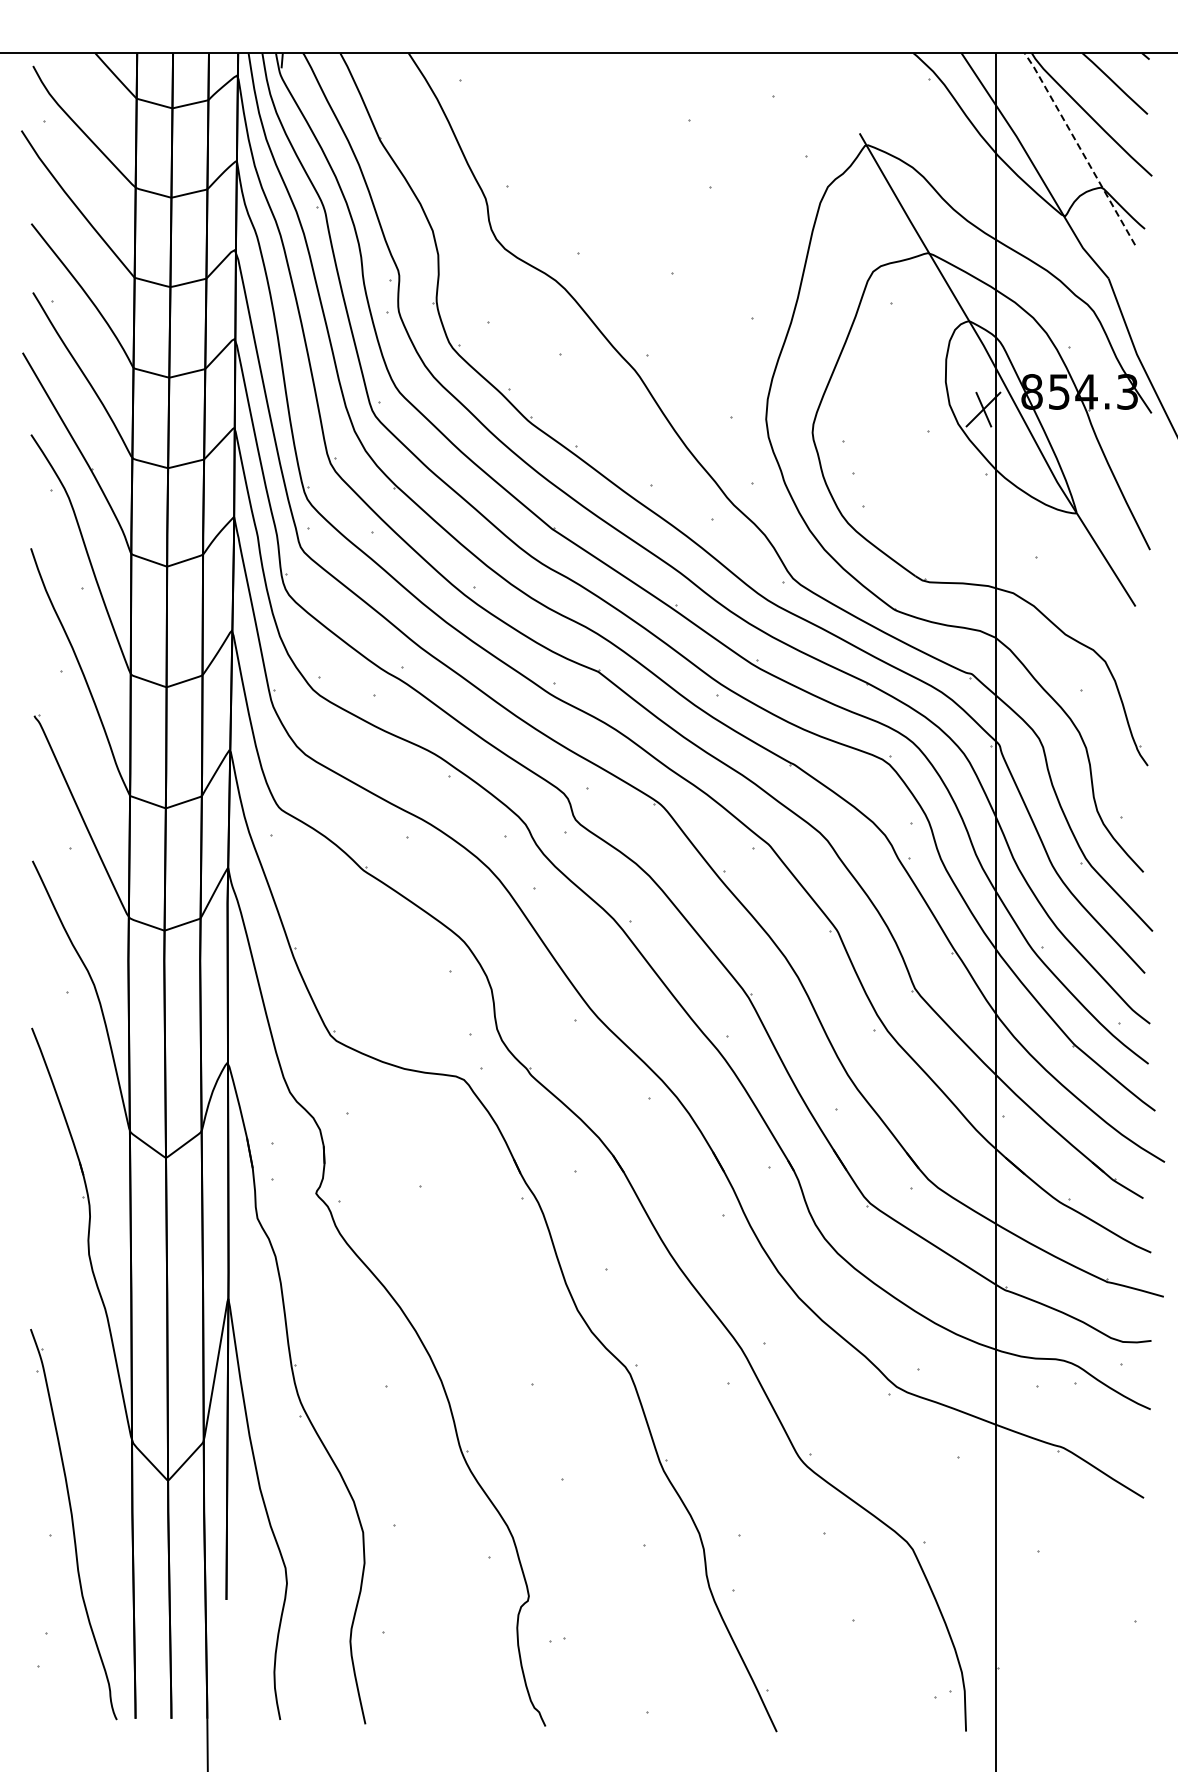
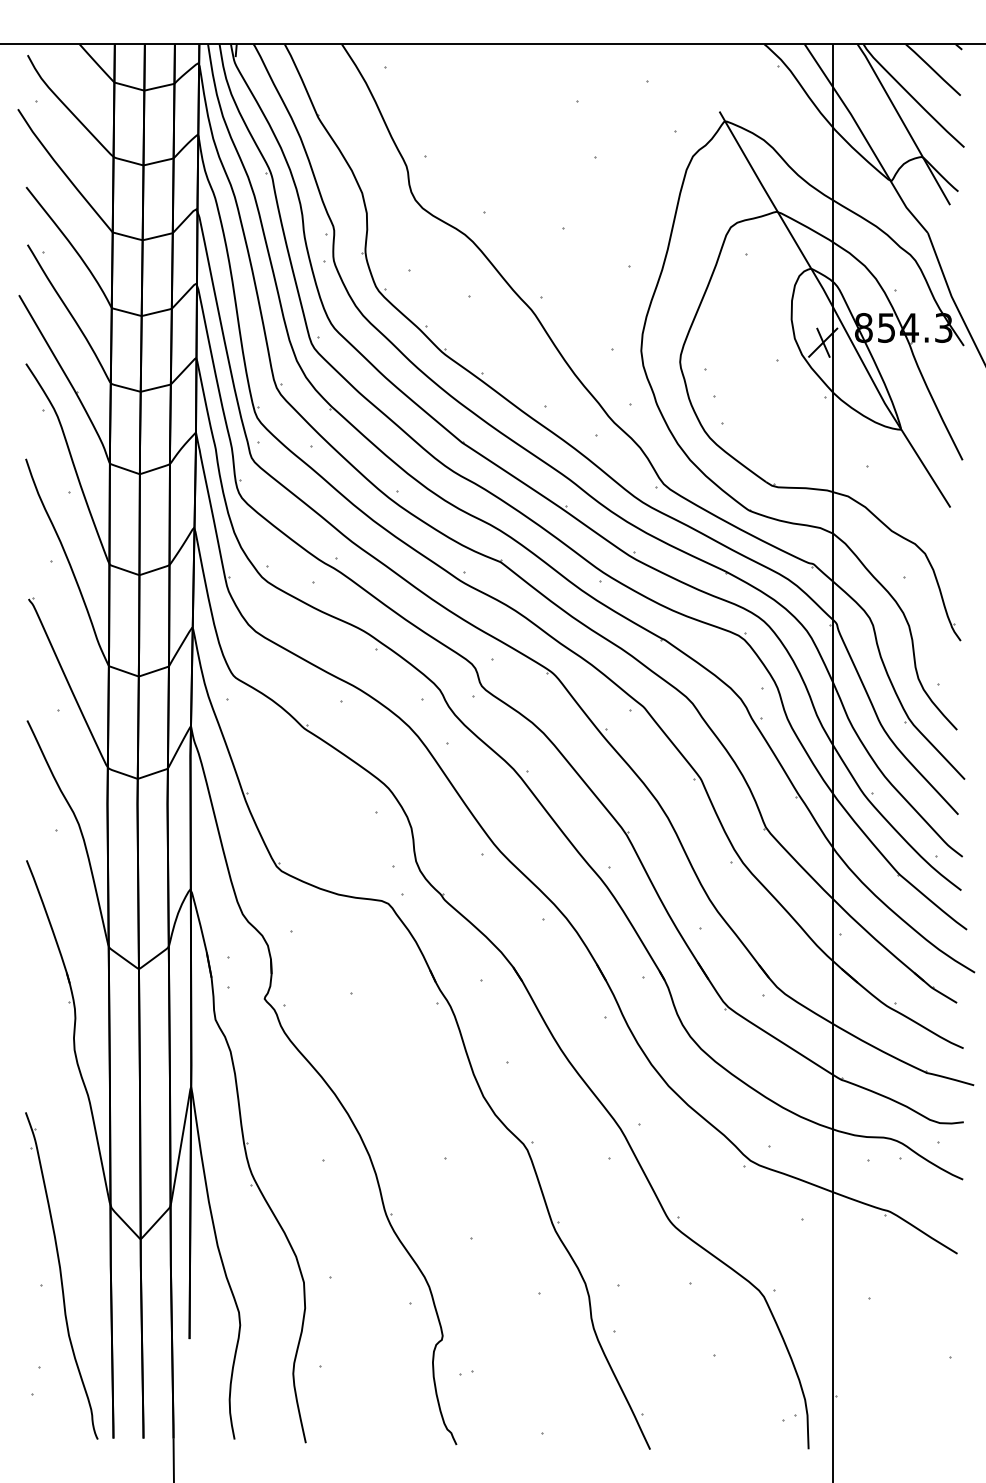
line: (1079, 147) -> (903, 123), dashed -> solid

